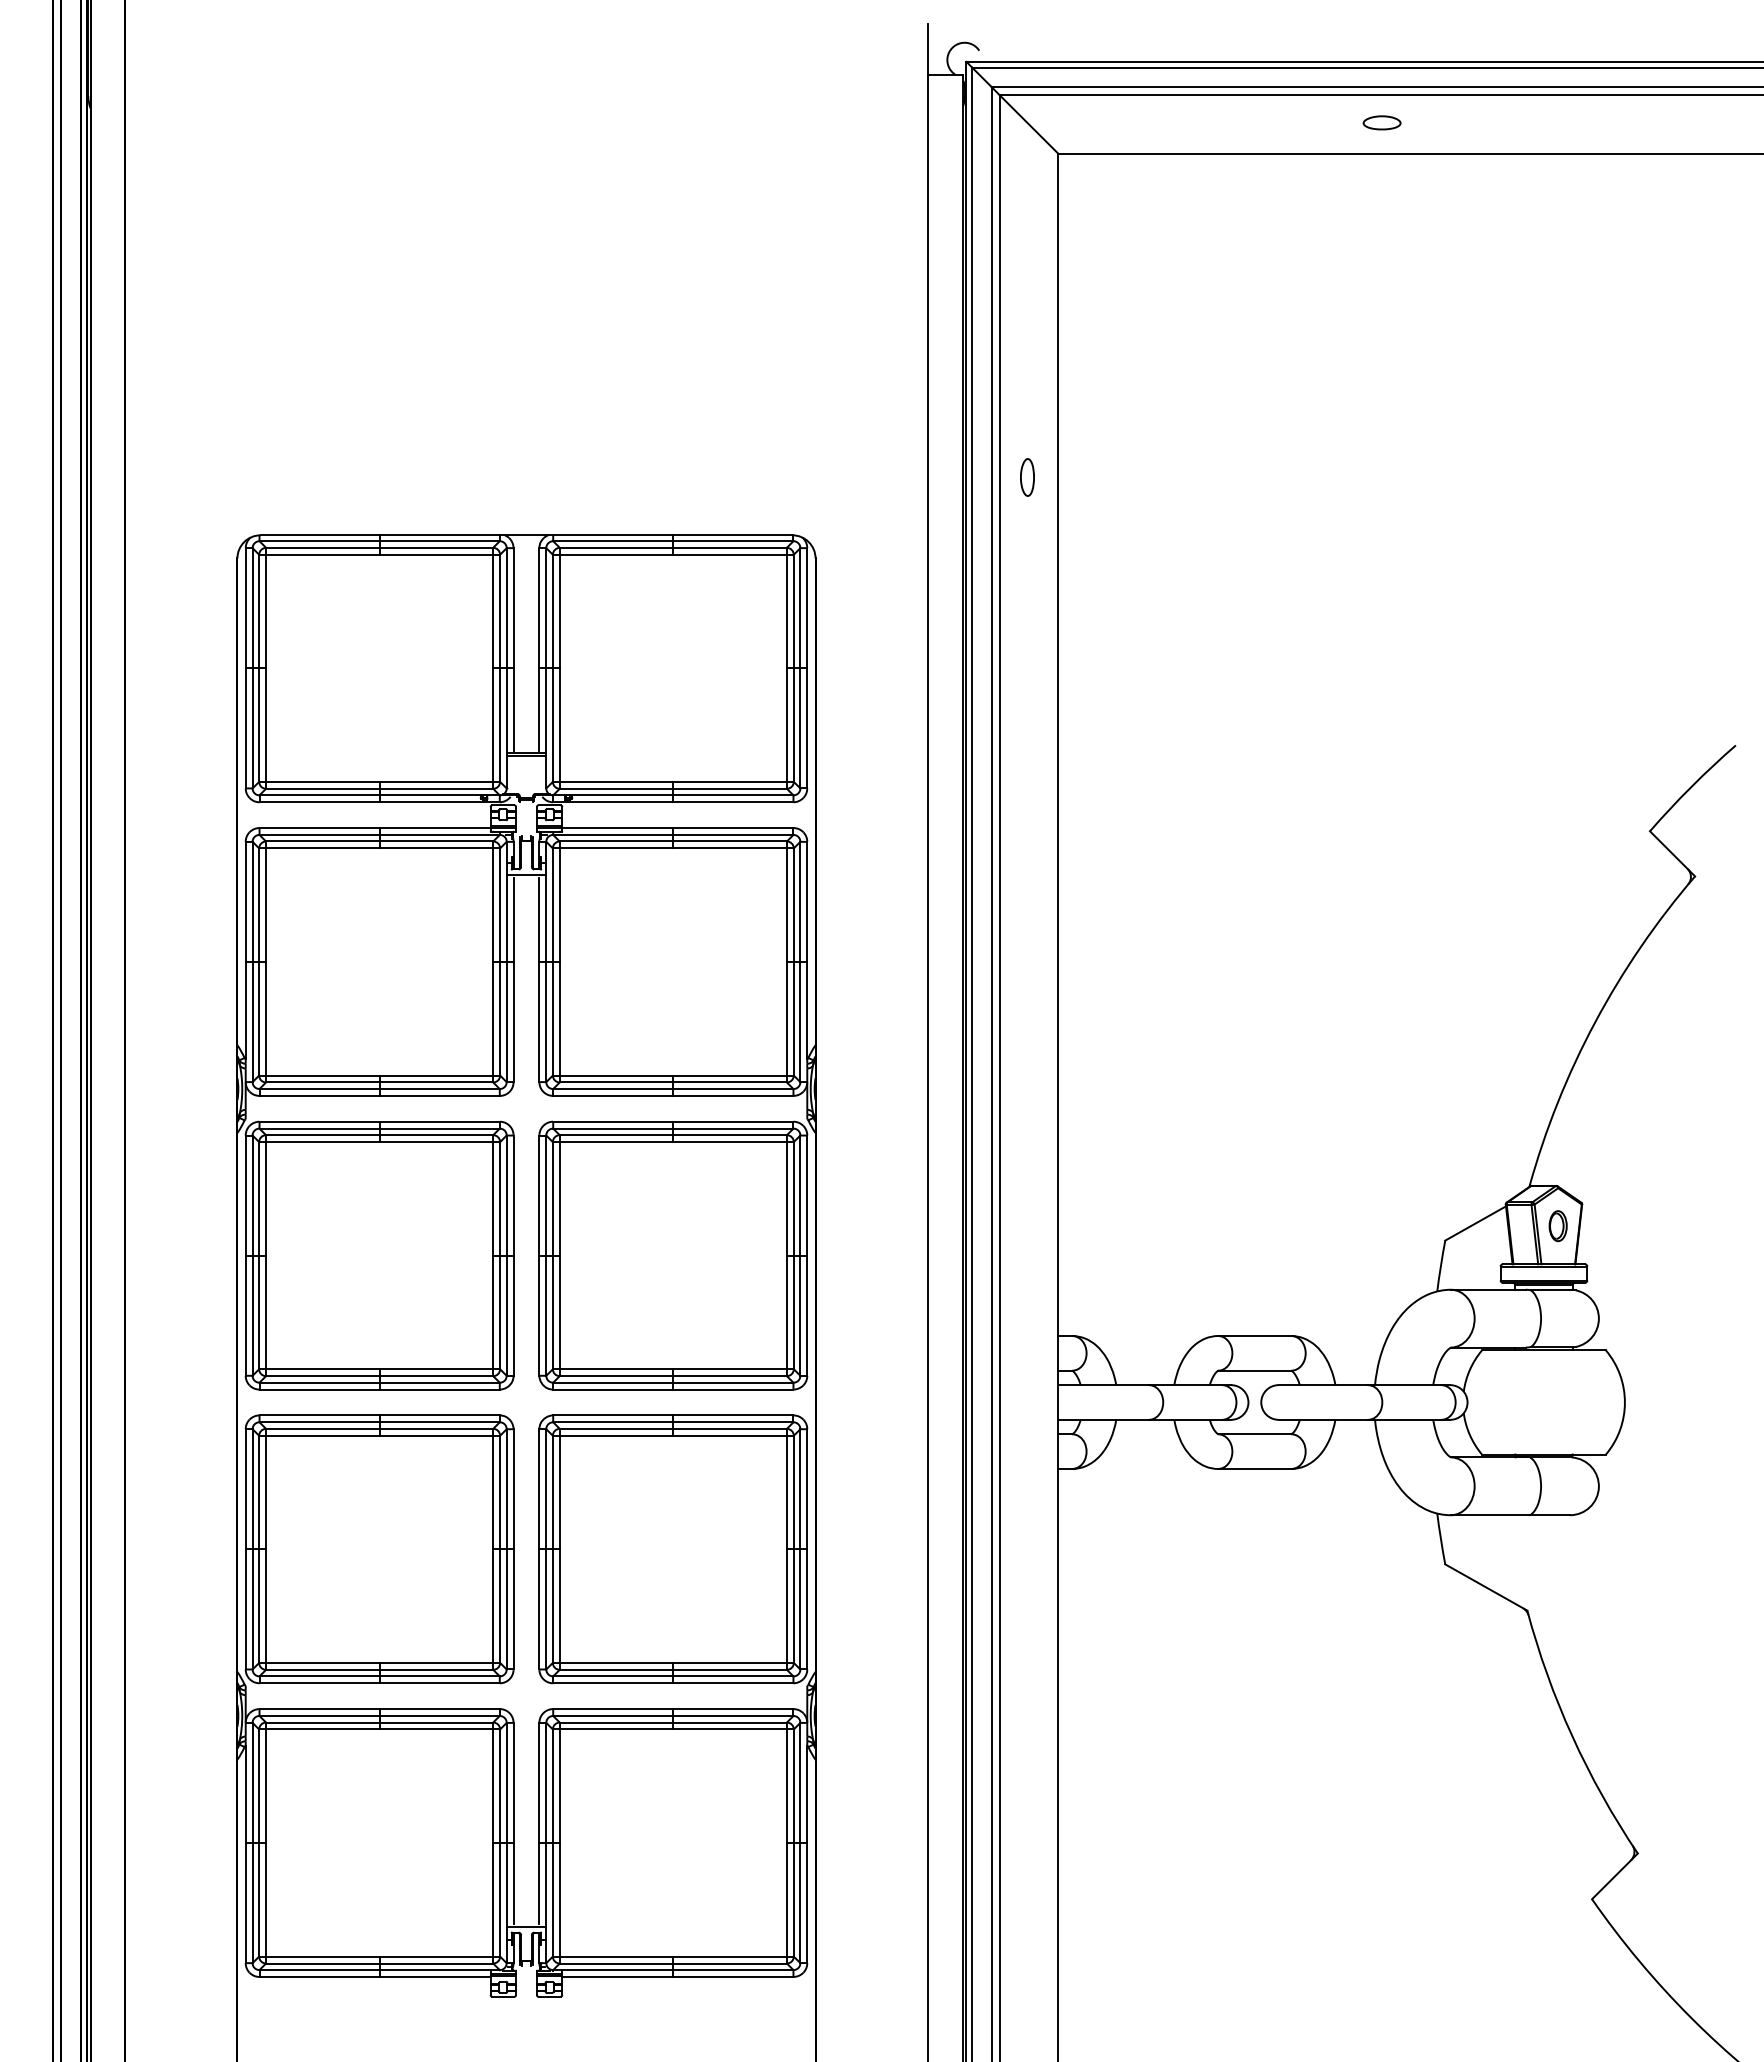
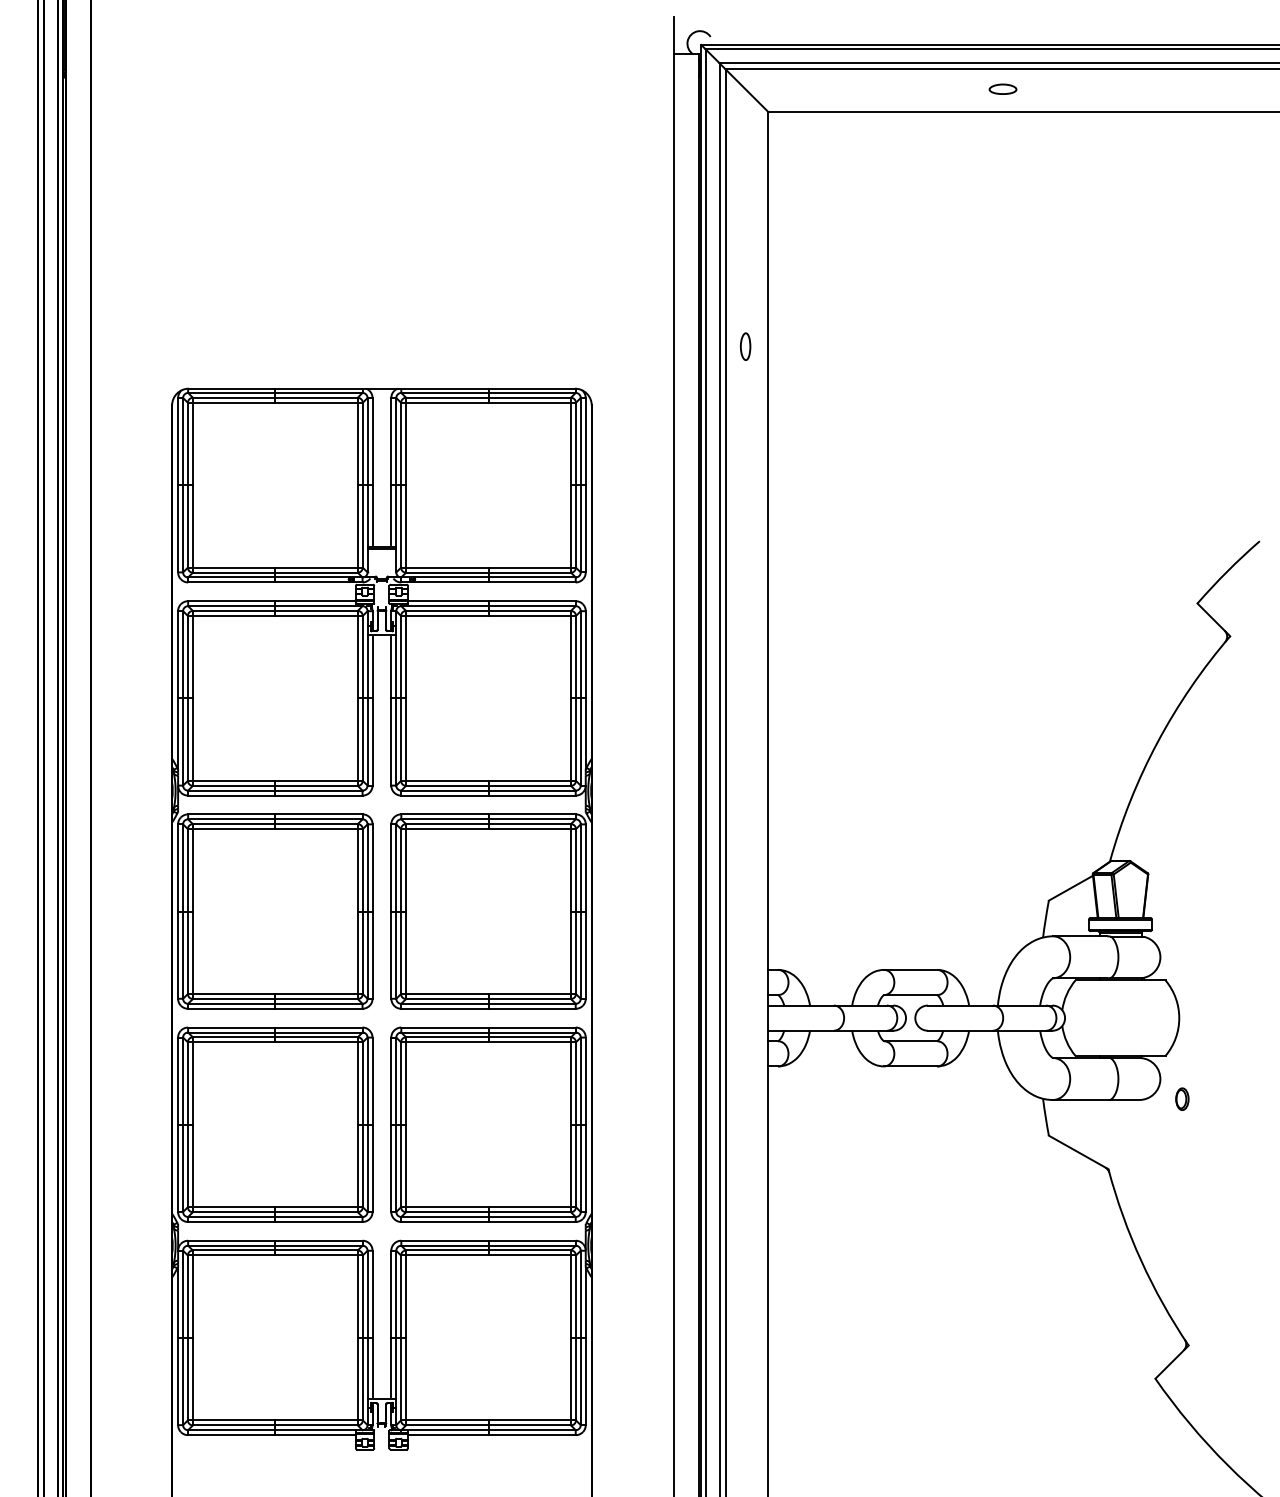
part: (1557, 1226) -> (1181, 1099), moved

